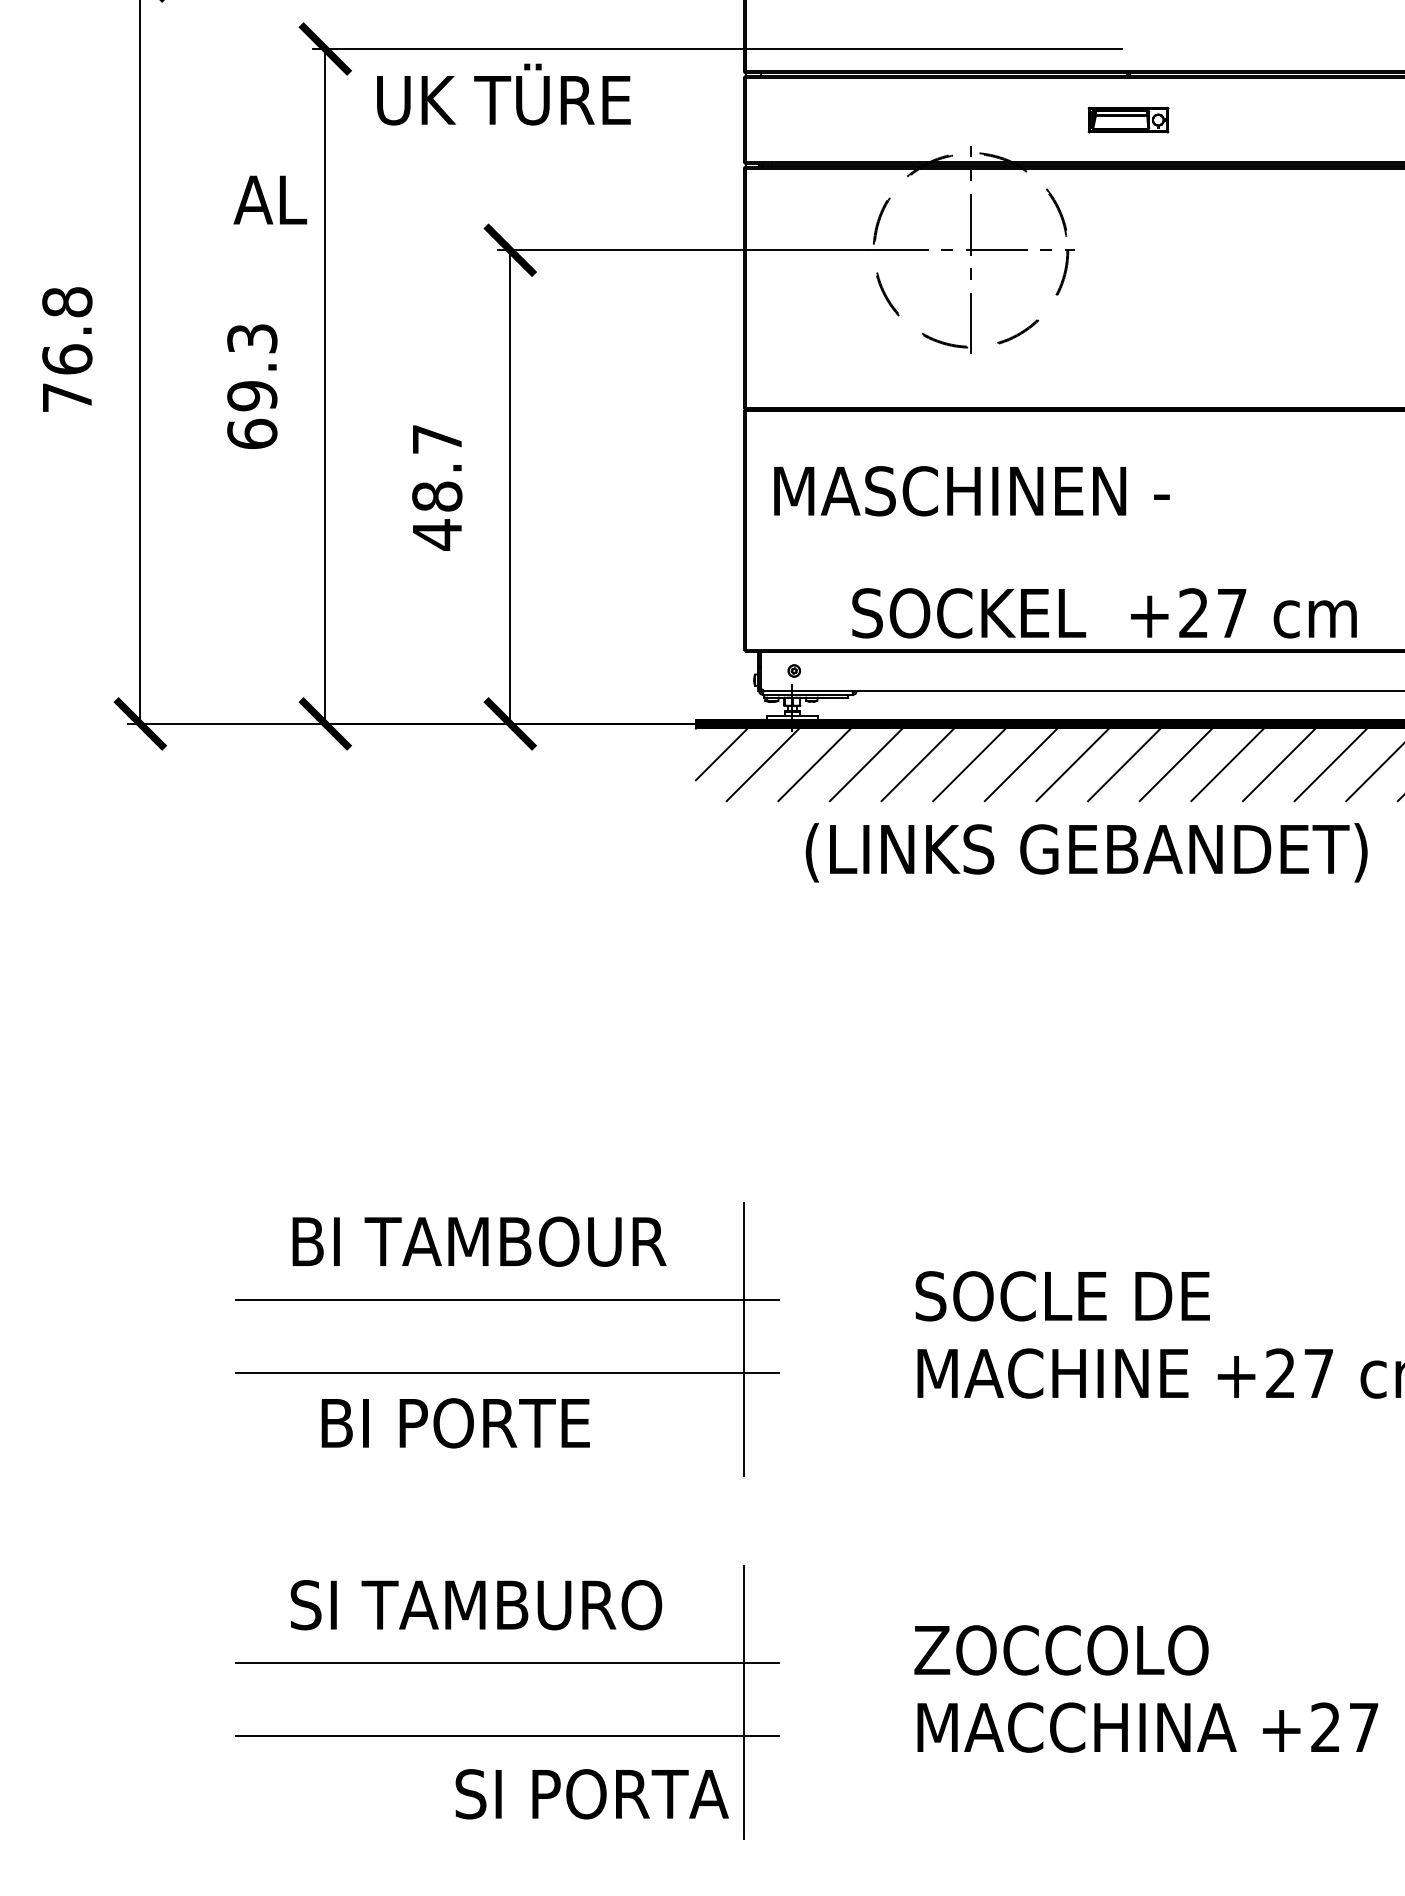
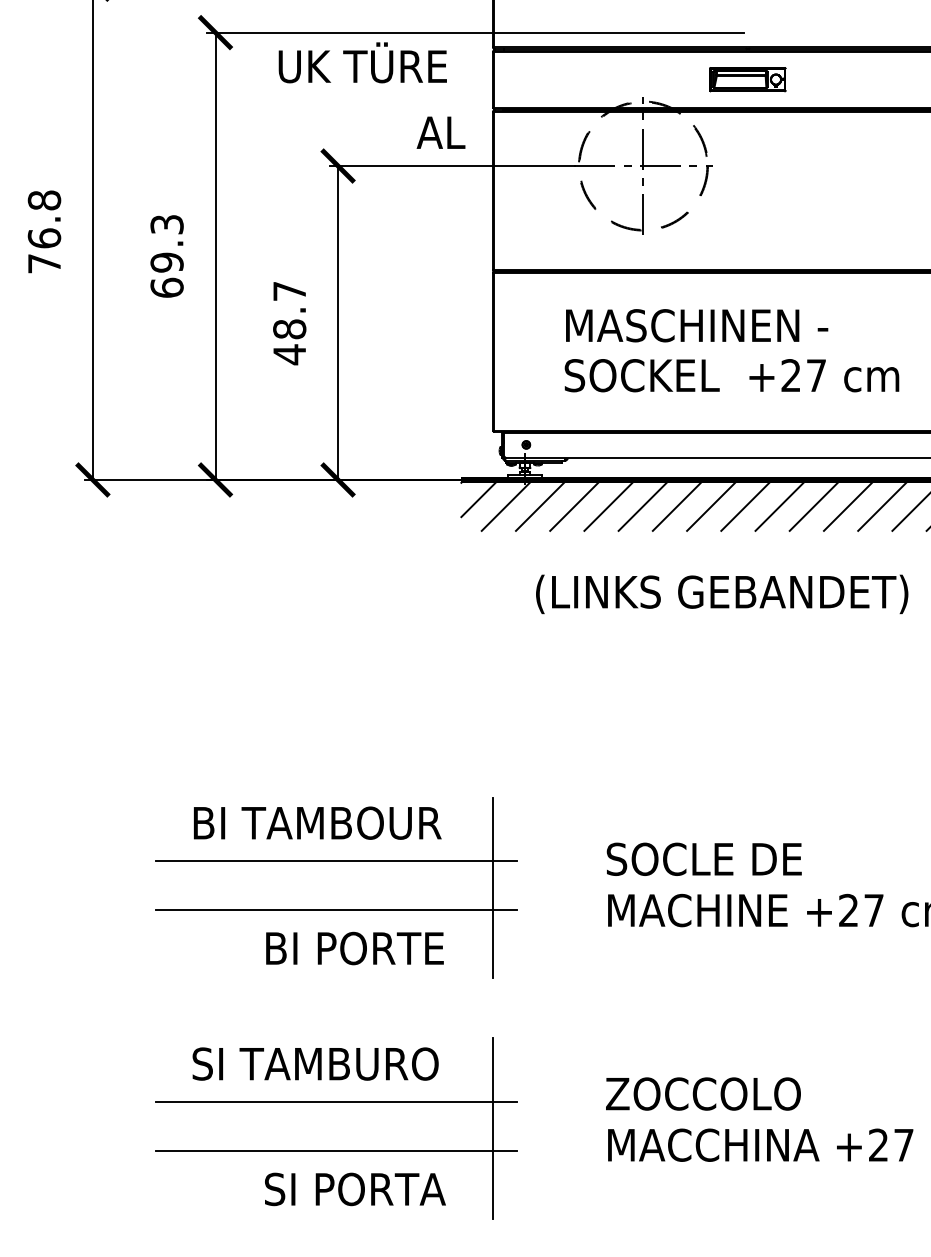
text: (503, 94) -> (362, 62), moved
part: (1127, 119) -> (747, 79), size x1.43
text: (269, 199) -> (440, 132), moved
text: (972, 490) -> (697, 325), moved
text: (1103, 613) -> (731, 375), moved
text: (1087, 852) -> (722, 594), moved
text: (455, 1423) -> (354, 948), moved
text: (592, 1794) -> (355, 1189), moved

